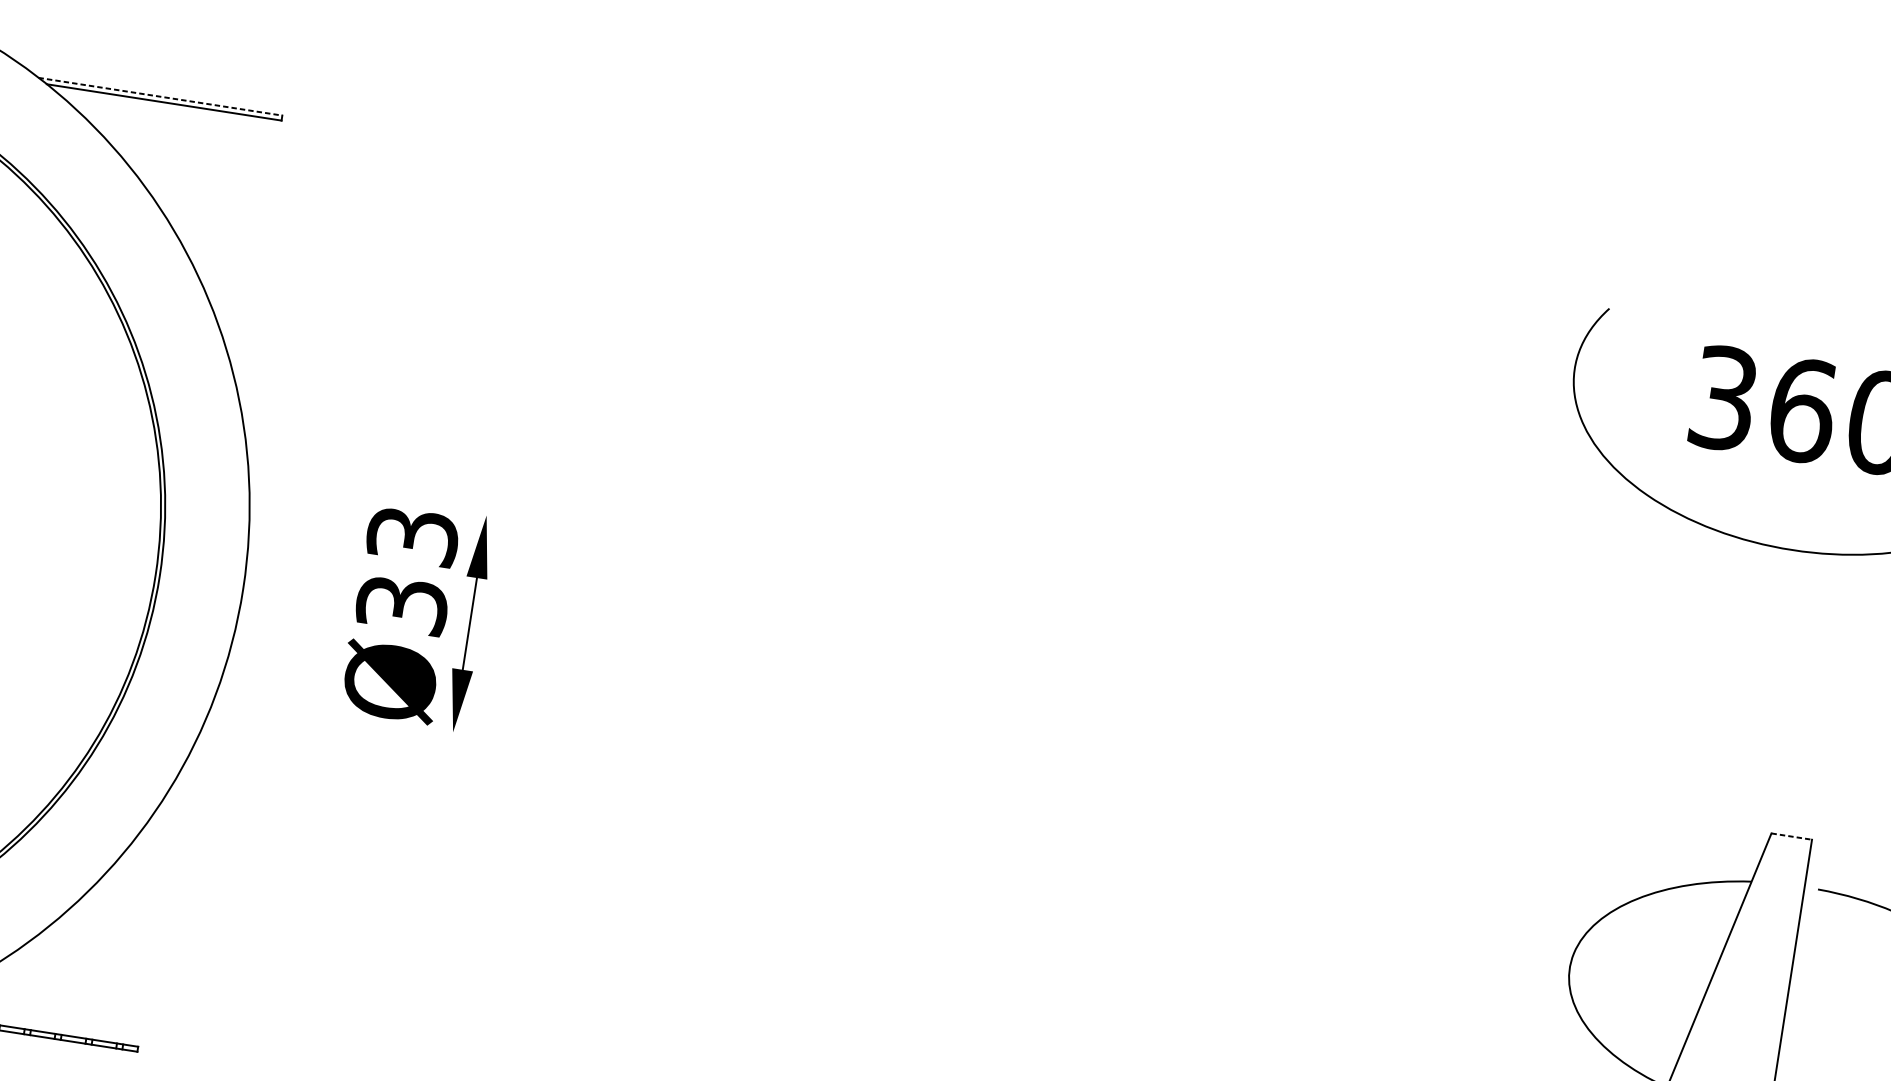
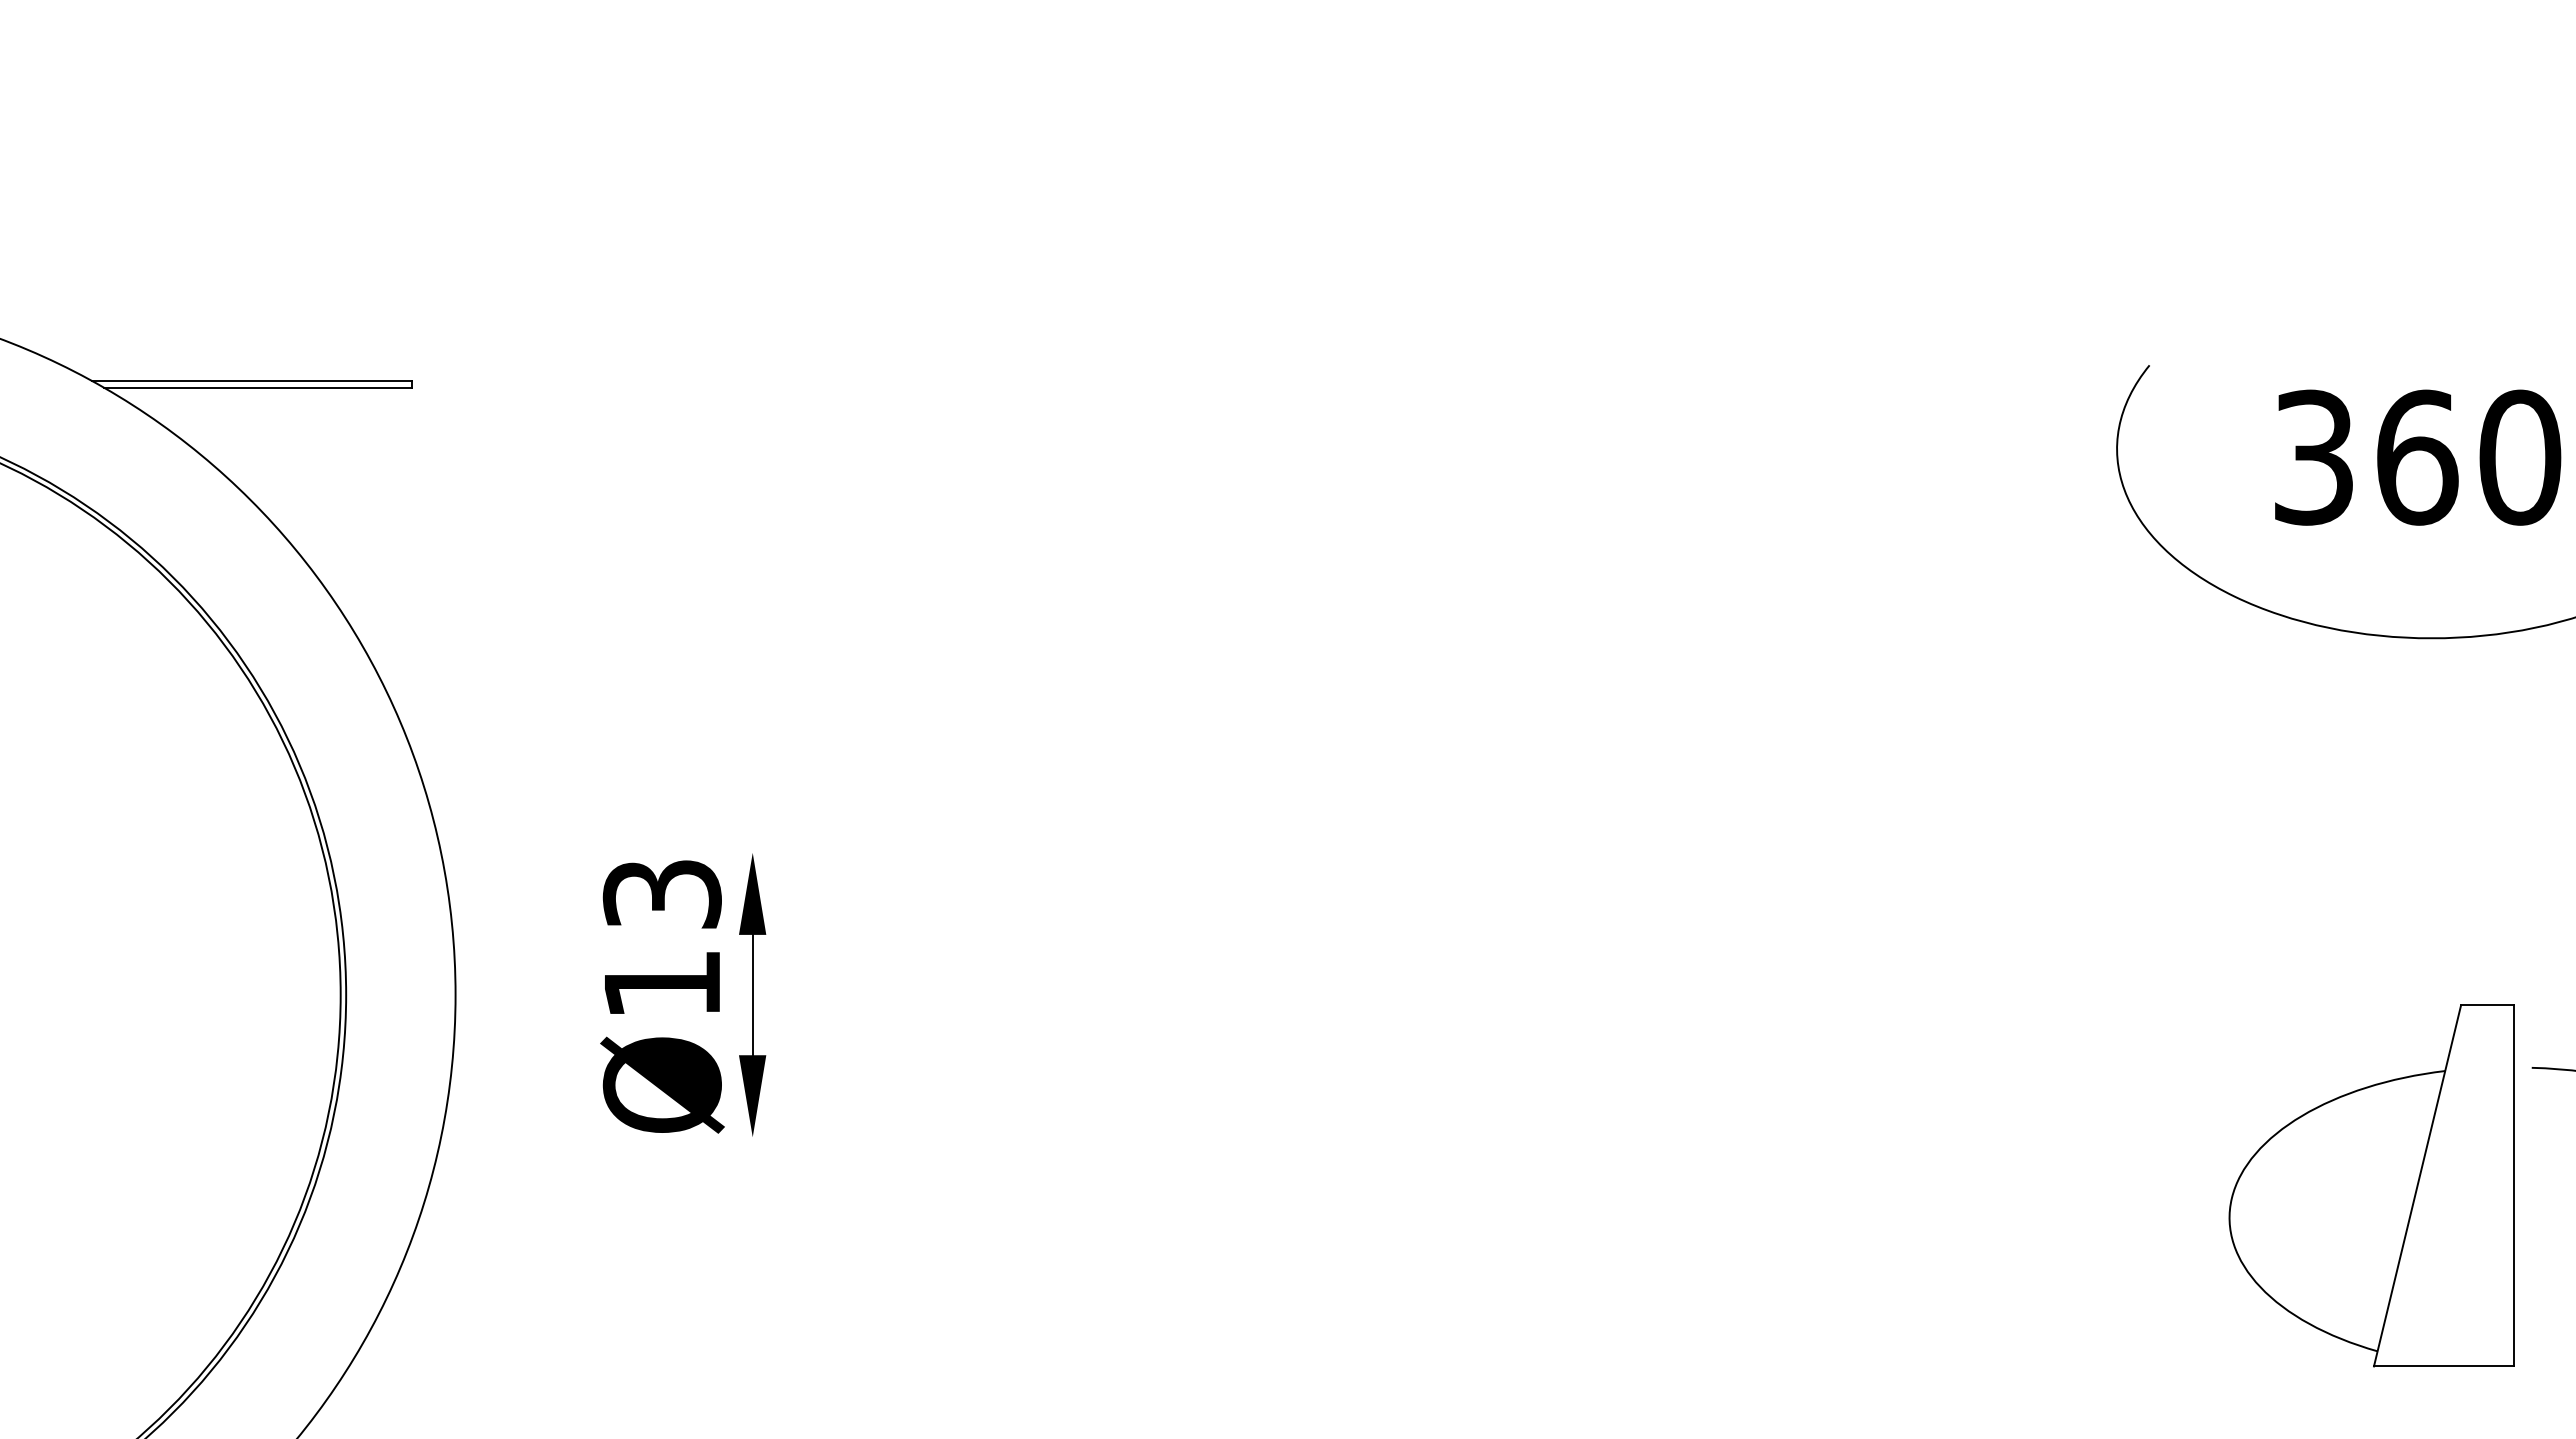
line: (160, 96) -> (251, 381), dashed -> solid
text: (401, 605) -> (661, 984), Ø33 -> Ø13
line: (1791, 836) -> (2487, 1005), dashed -> solid

